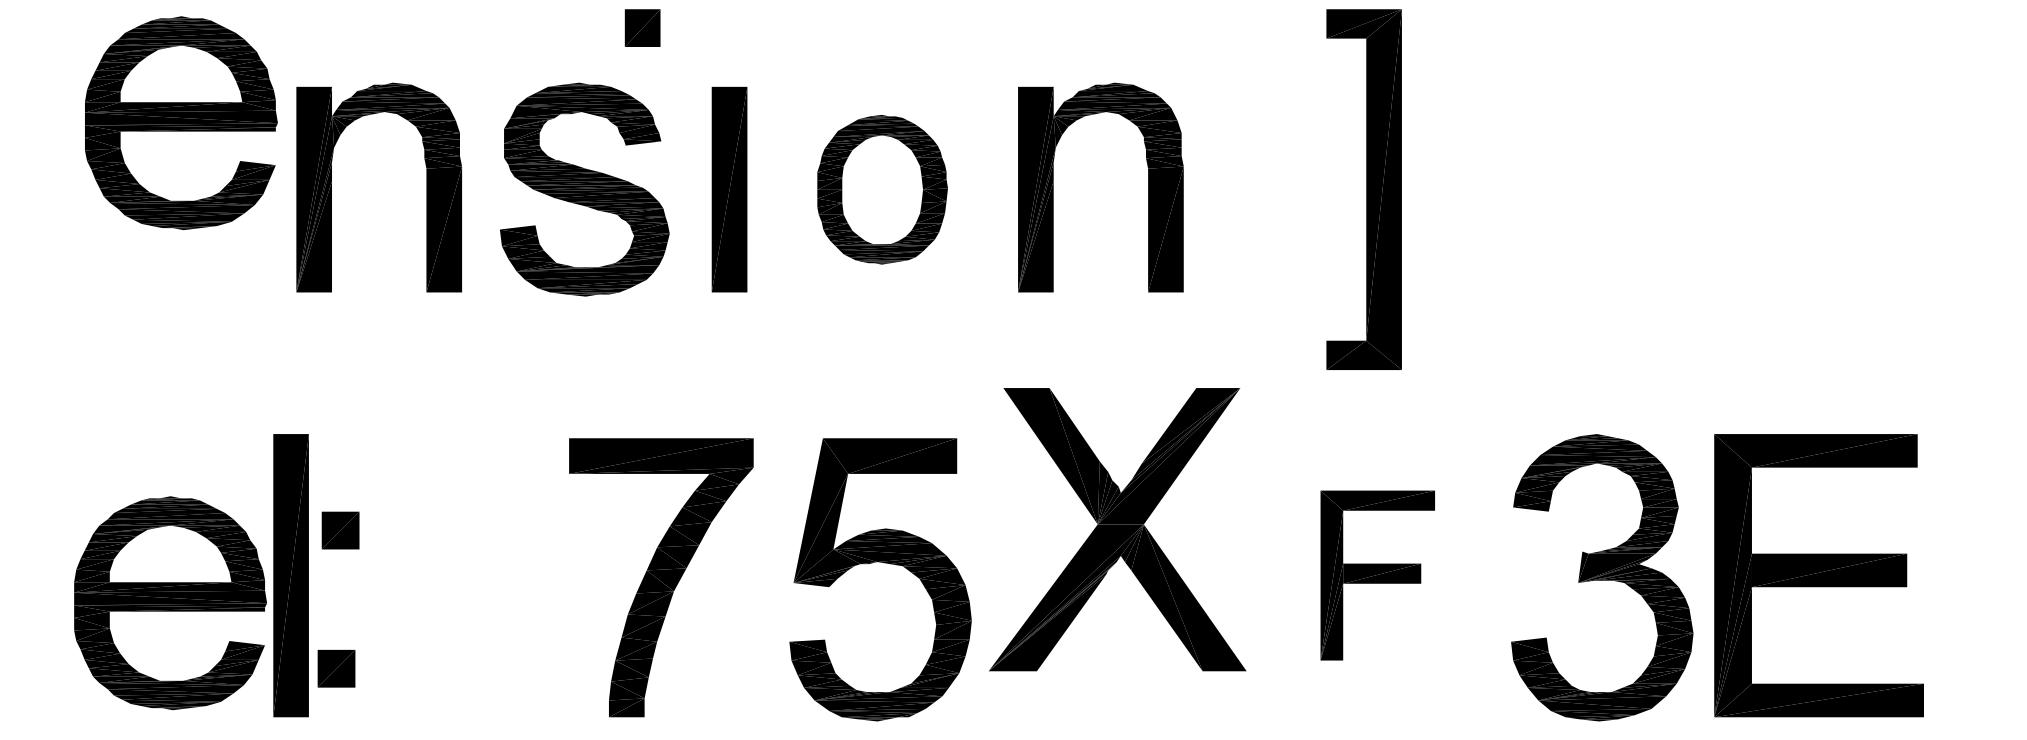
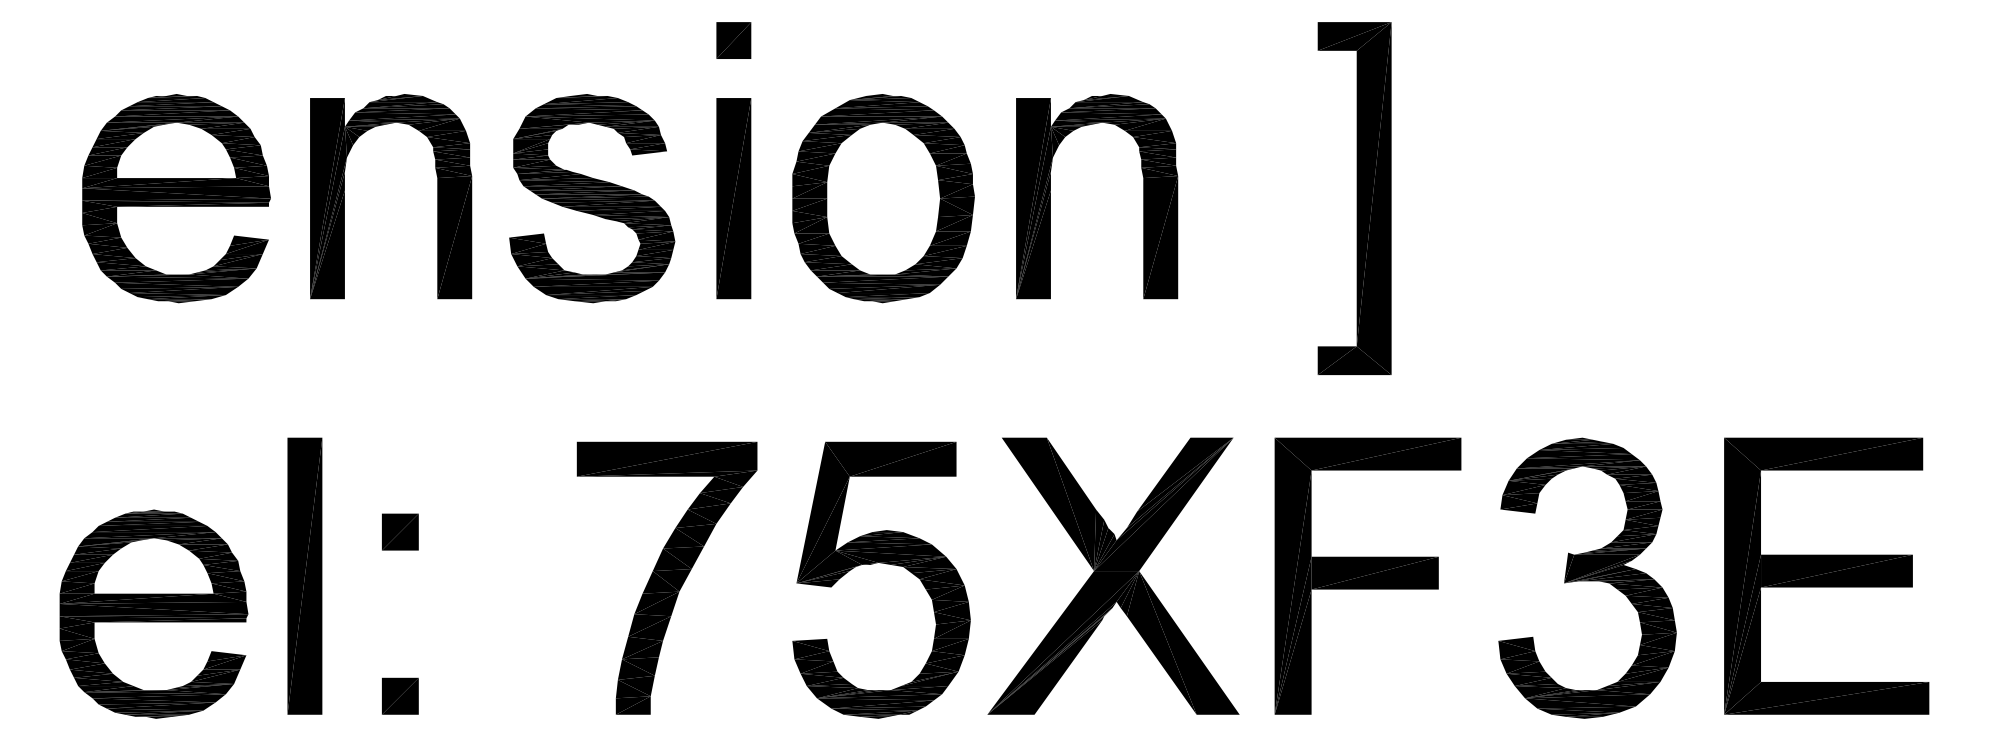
part: (642, 28) -> (733, 40), moved
part: (181, 123) -> (176, 198), moved
part: (882, 189) -> (883, 198), size x1.43
part: (1117, 528) -> (1113, 575), moved
part: (340, 529) -> (400, 531), moved
part: (1377, 574) -> (1367, 575), size x1.67
part: (1818, 574) -> (1826, 575), moved
part: (170, 602) -> (153, 613), moved
part: (336, 667) -> (400, 695), moved

